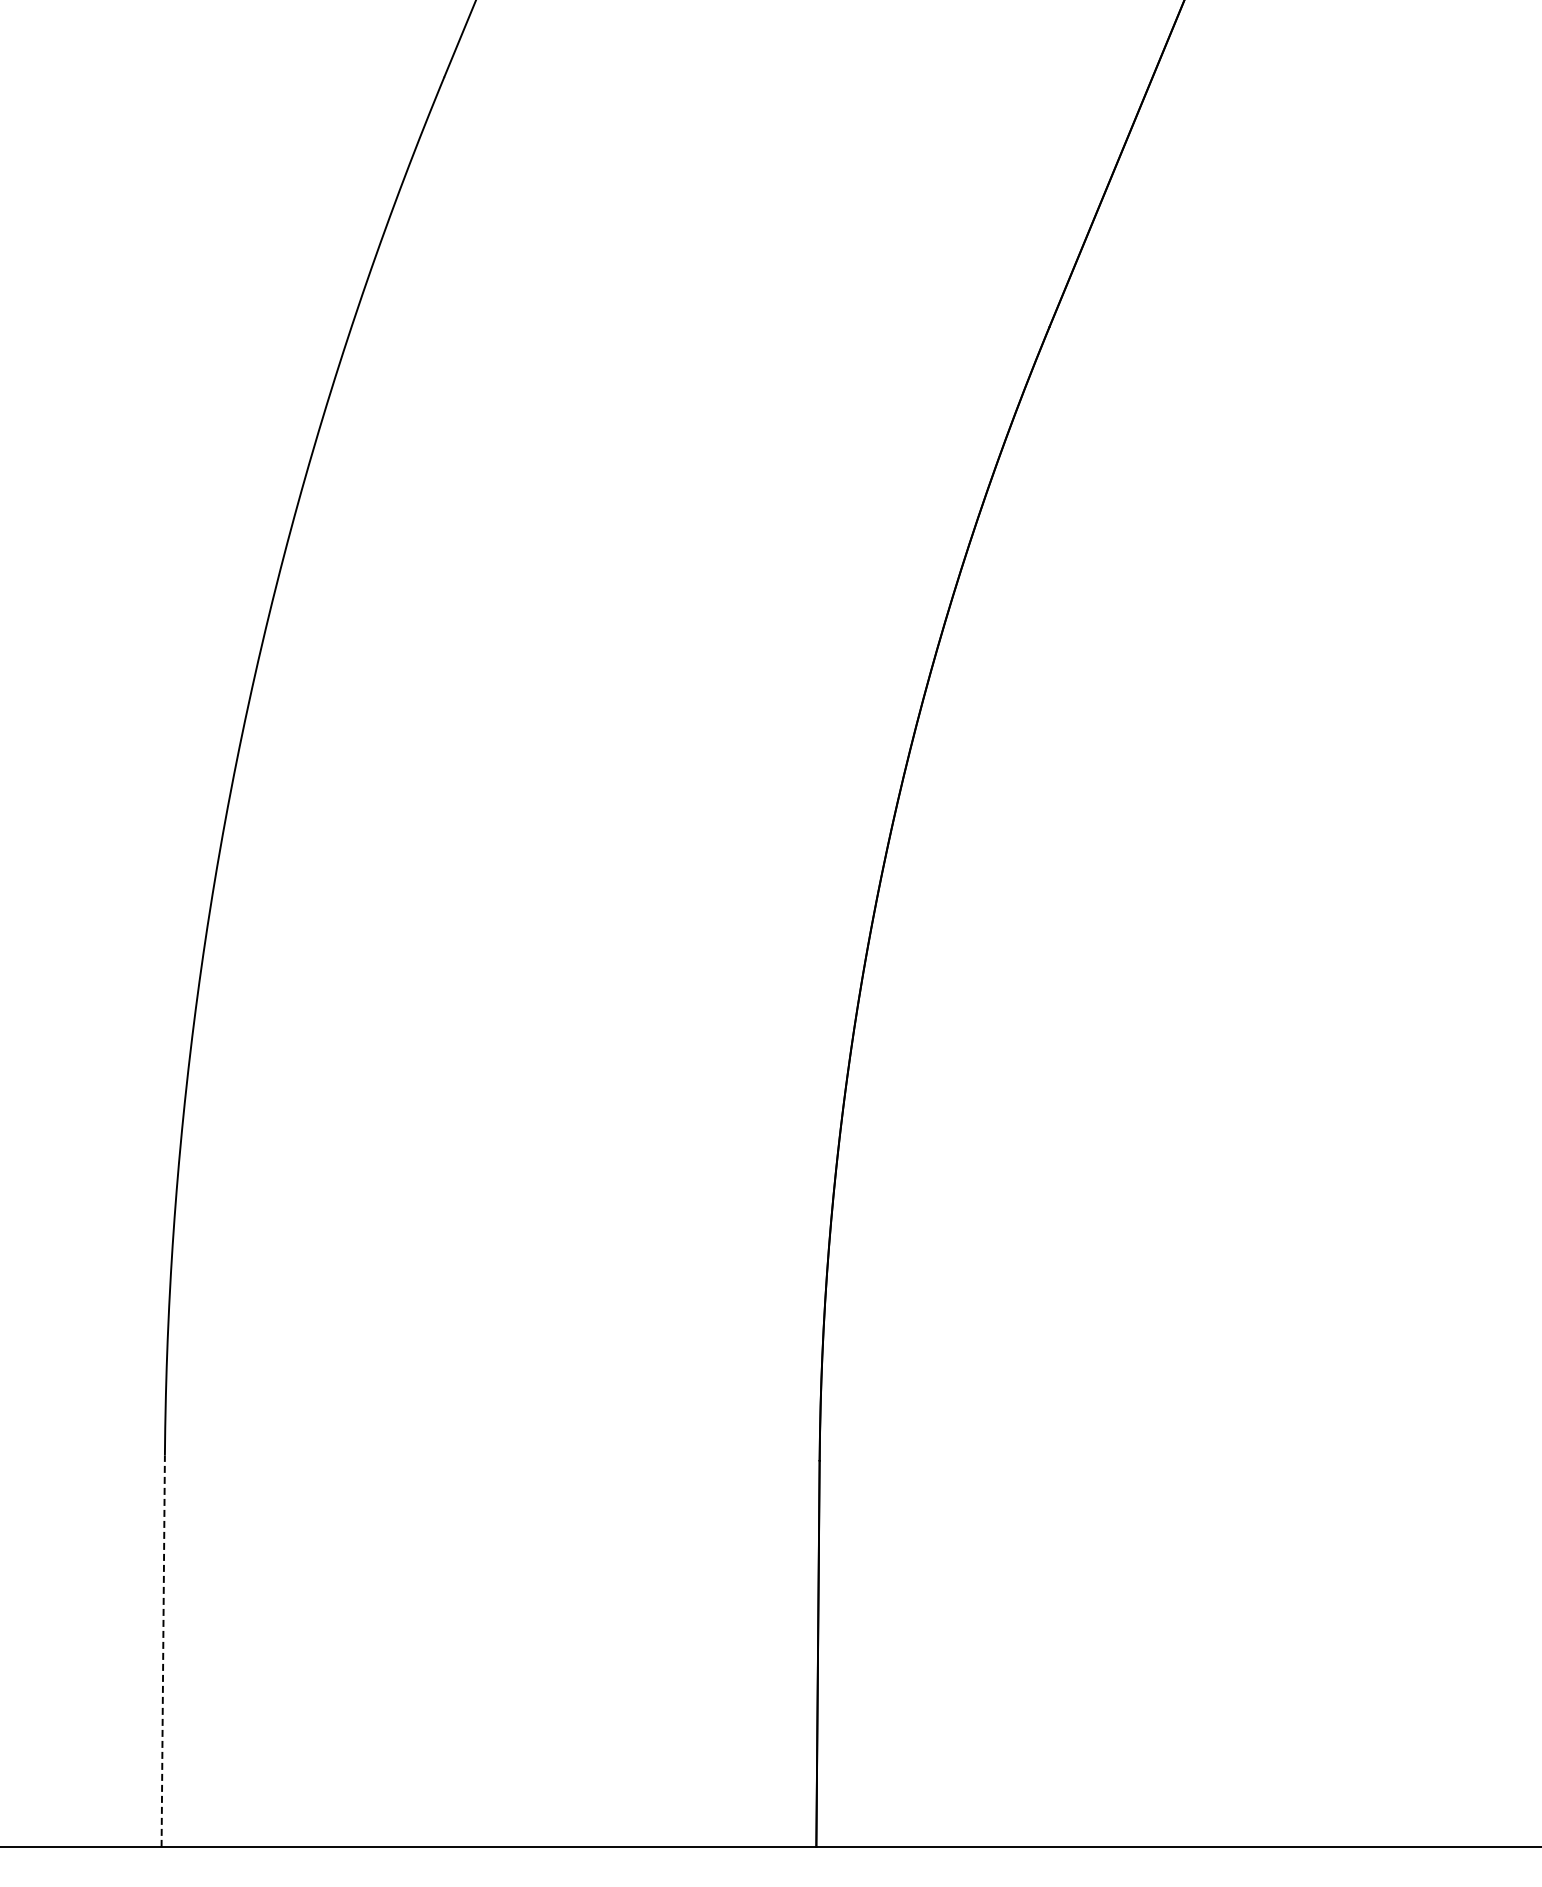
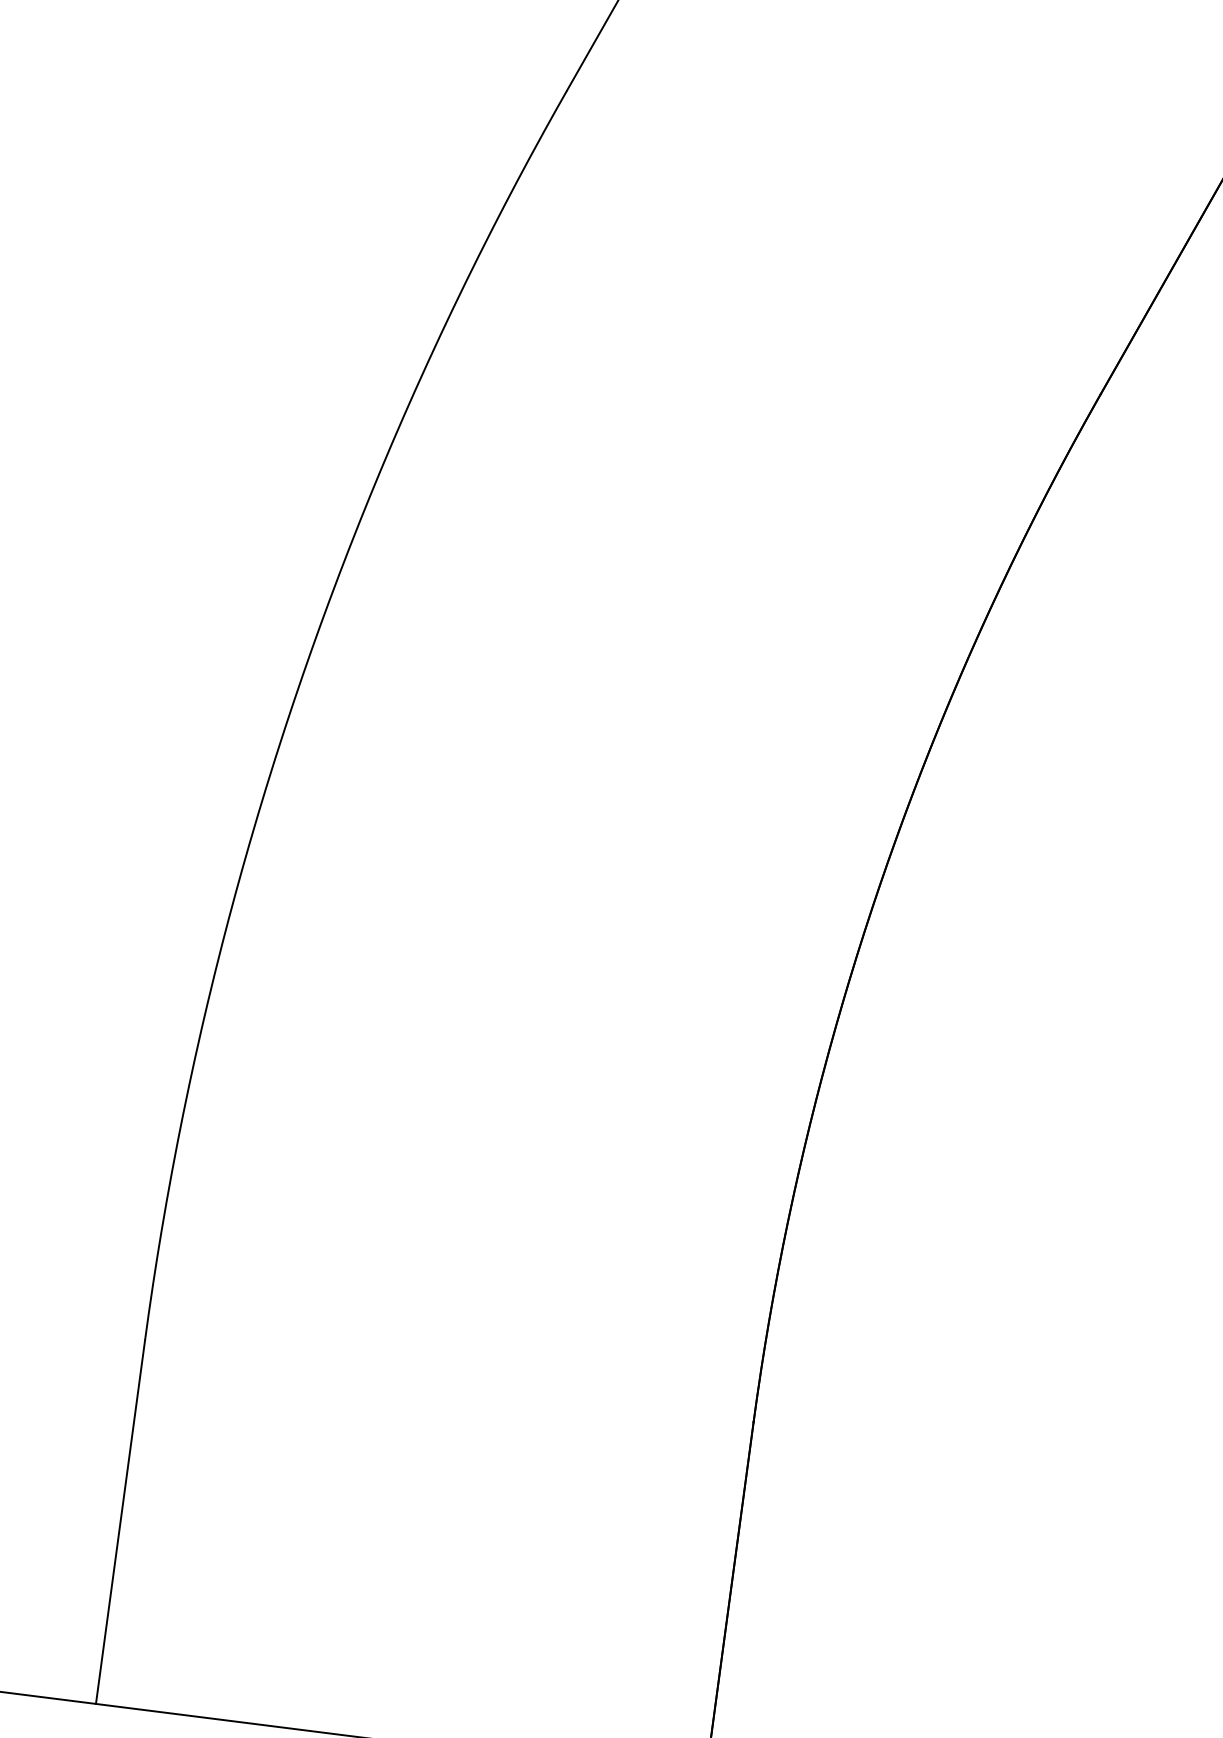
line: (163, 1651) -> (120, 1522), dashed -> solid

